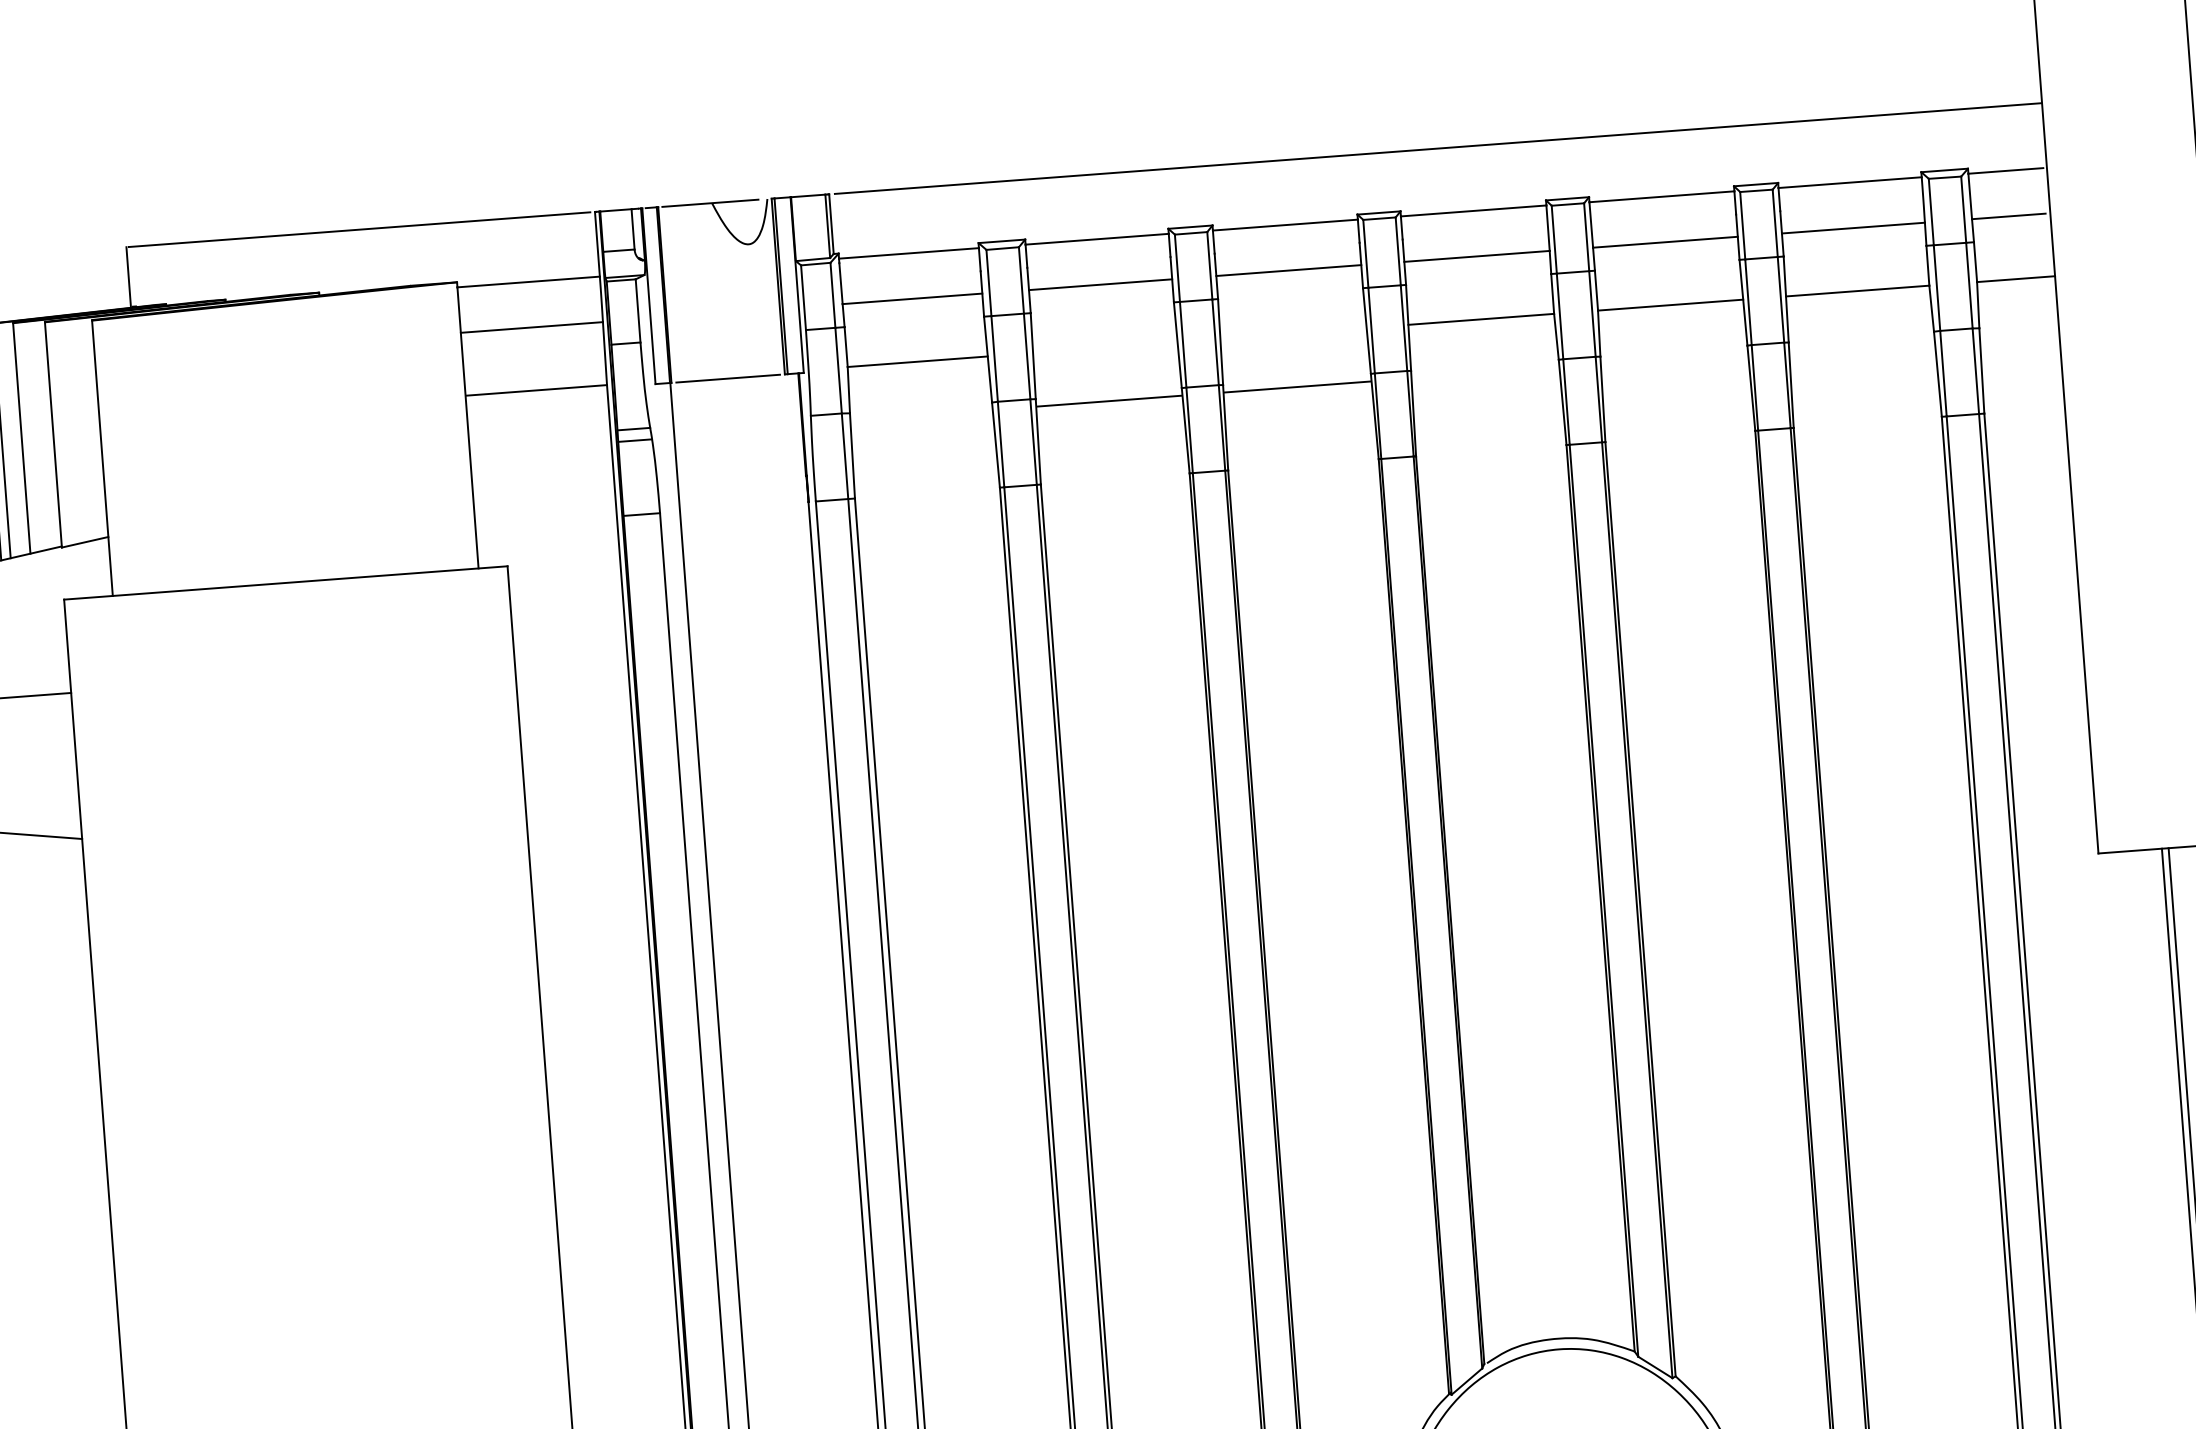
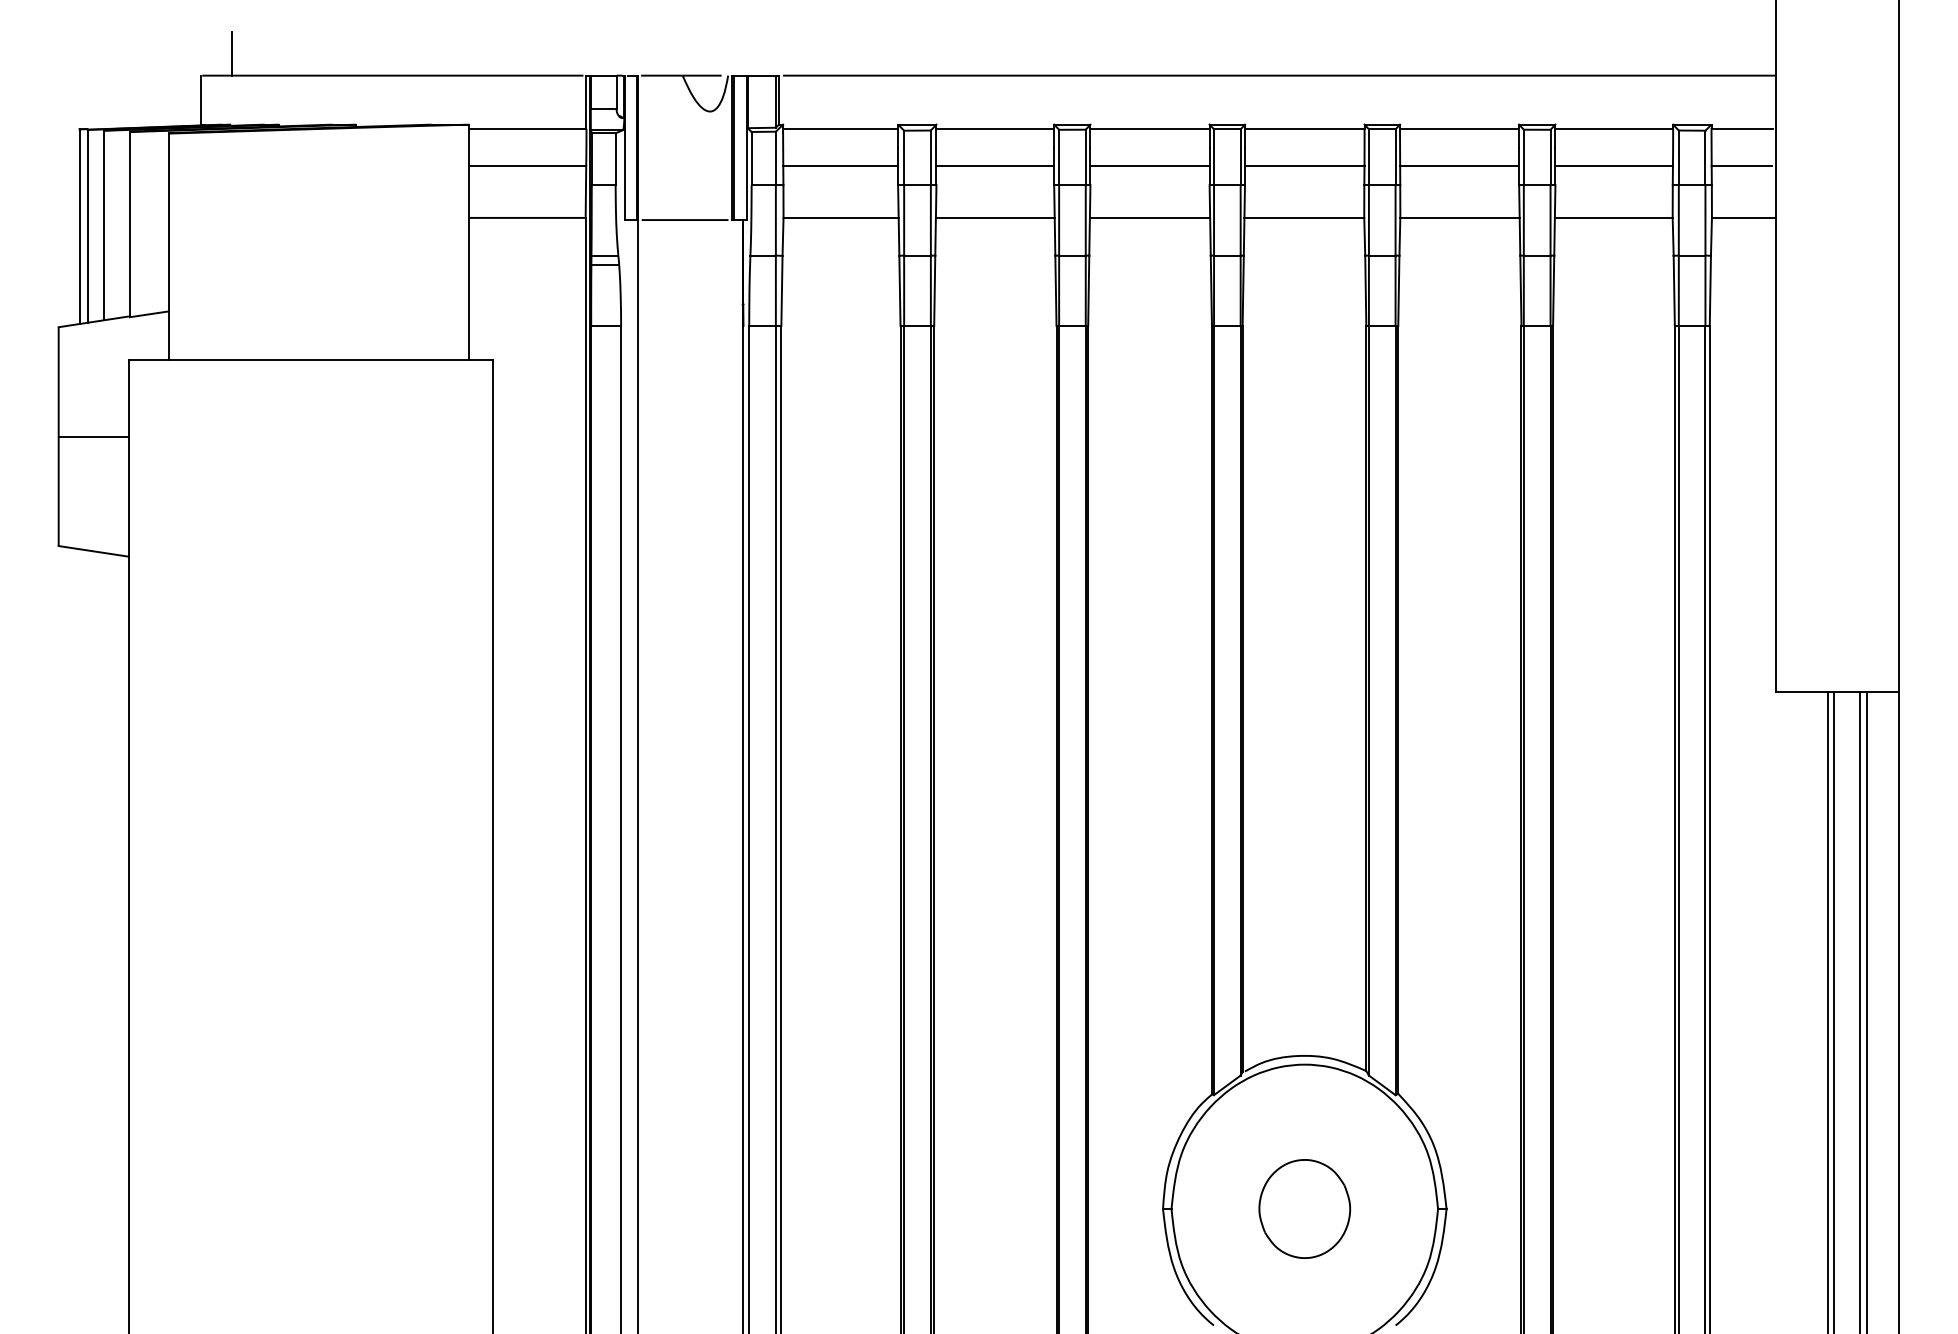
line: (162, 217) -> (232, 53), added
line: (1296, 386) -> (1149, 217), moved
line: (1108, 400) -> (994, 217), moved

